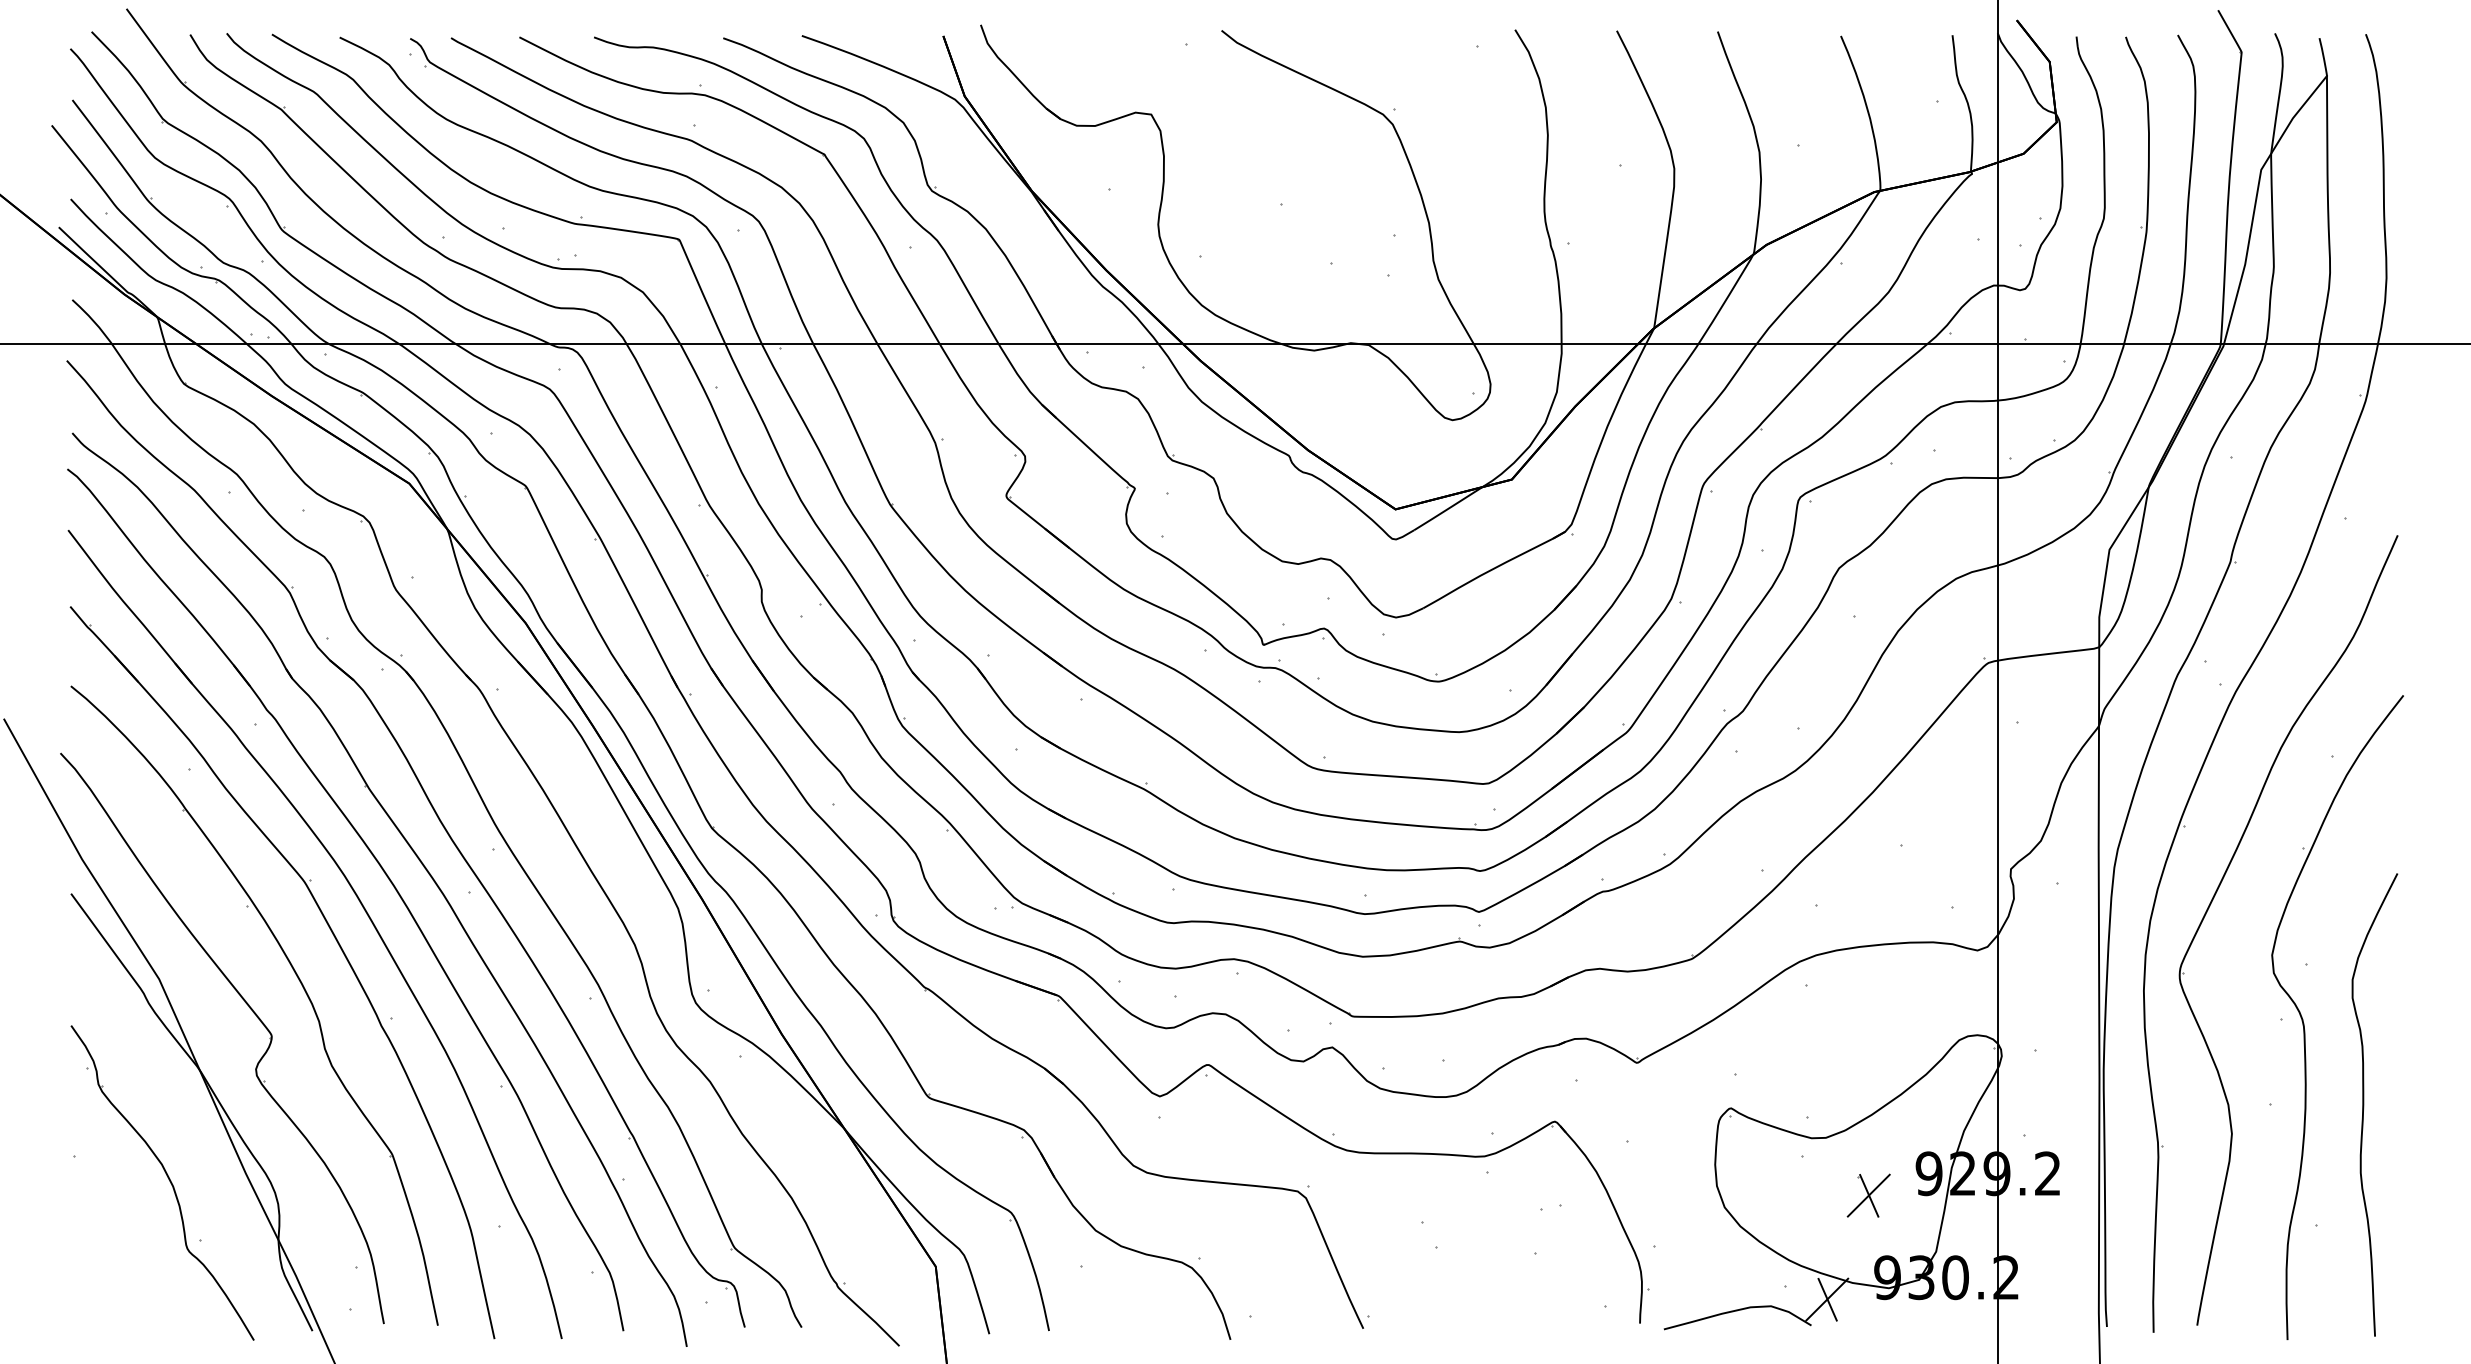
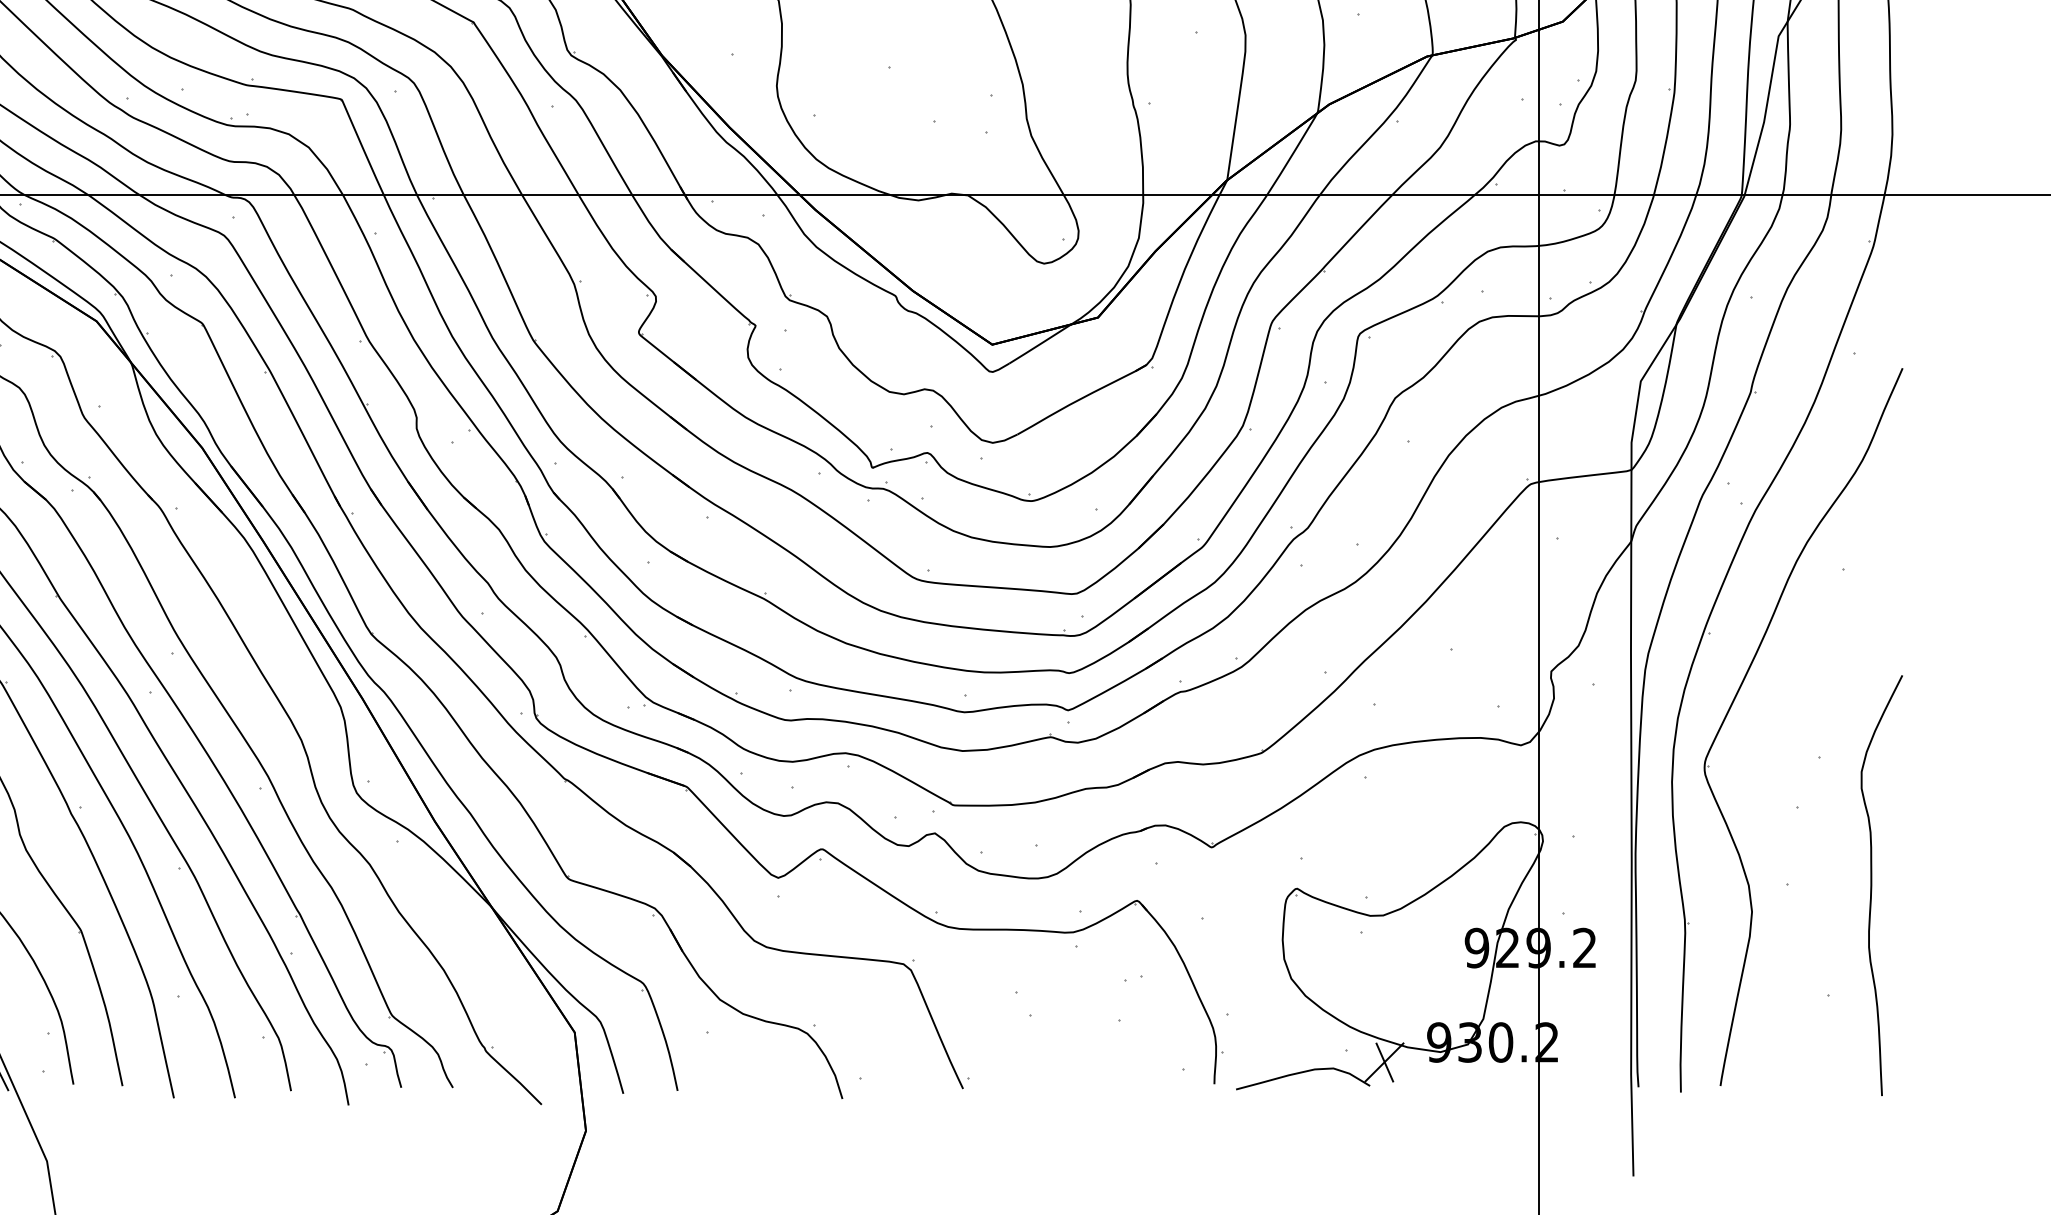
part: (2304, 1023) -> (1817, 811), removed
part: (1868, 1195) -> (1421, 967), removed

